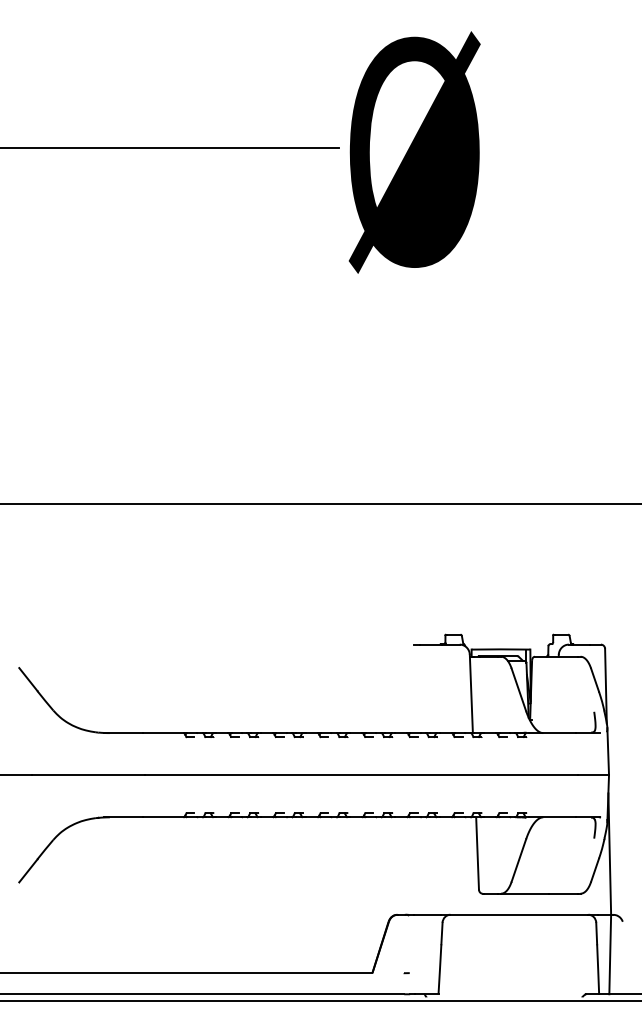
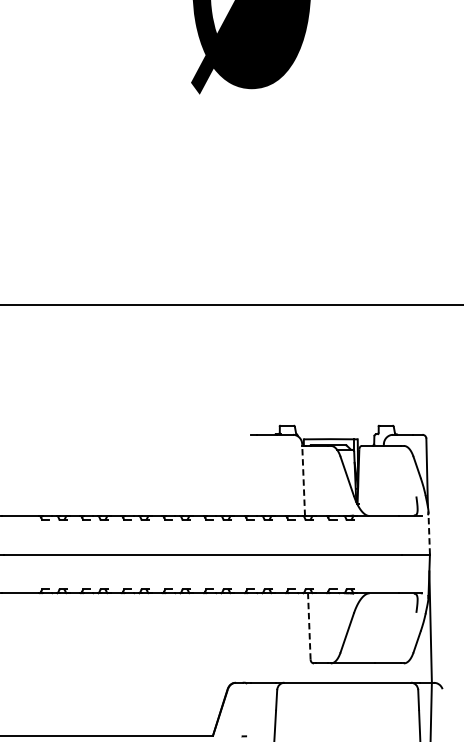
line: (471, 693) -> (303, 479), solid -> dashed
line: (608, 751) -> (429, 532), solid -> dashed
line: (477, 852) -> (309, 625), solid -> dashed

